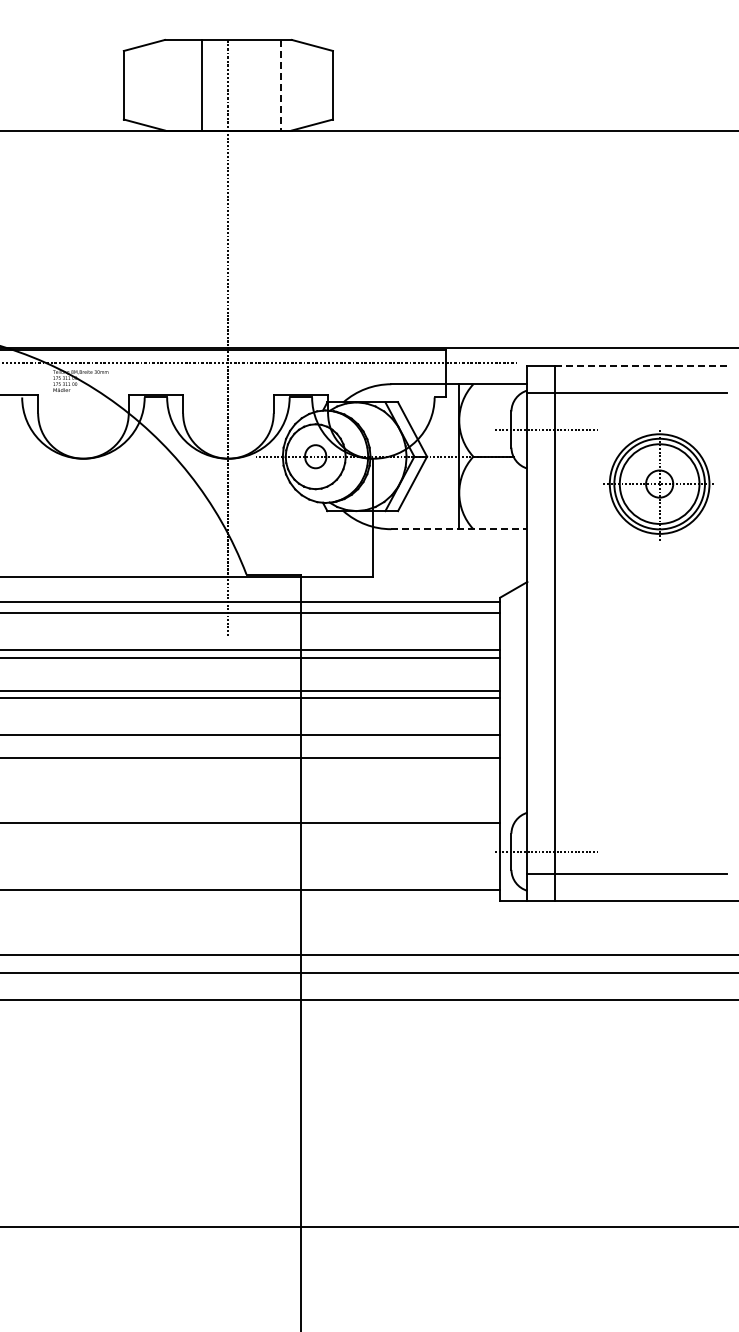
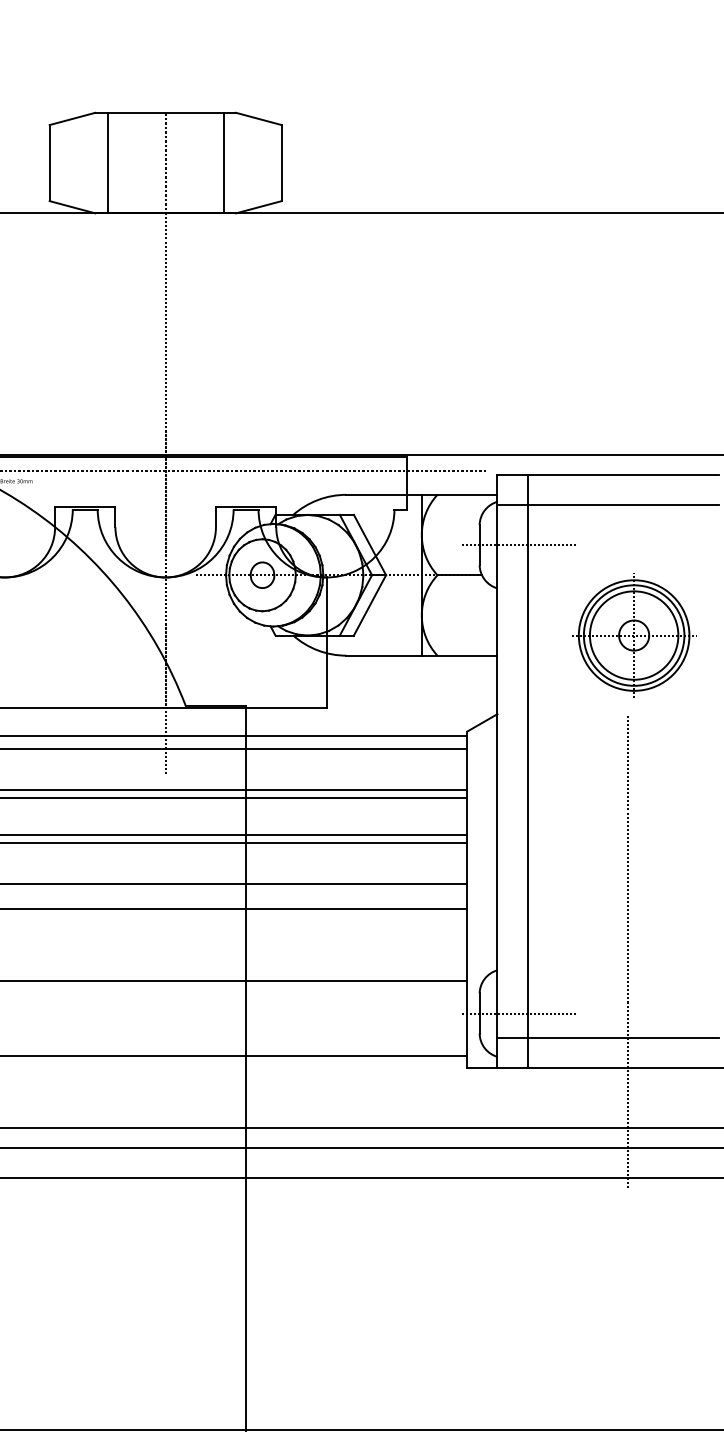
line: (202, 84) -> (108, 162), moved
line: (280, 85) -> (223, 163), dashed -> solid
line: (641, 366) -> (623, 475), dashed -> solid
part: (658, 485) -> (632, 637), moved
line: (459, 529) -> (422, 655), dashed -> solid
line: (645, 796) -> (628, 952), added

